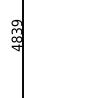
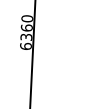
text: (16, 35) -> (26, 32), 4839 -> 6360

